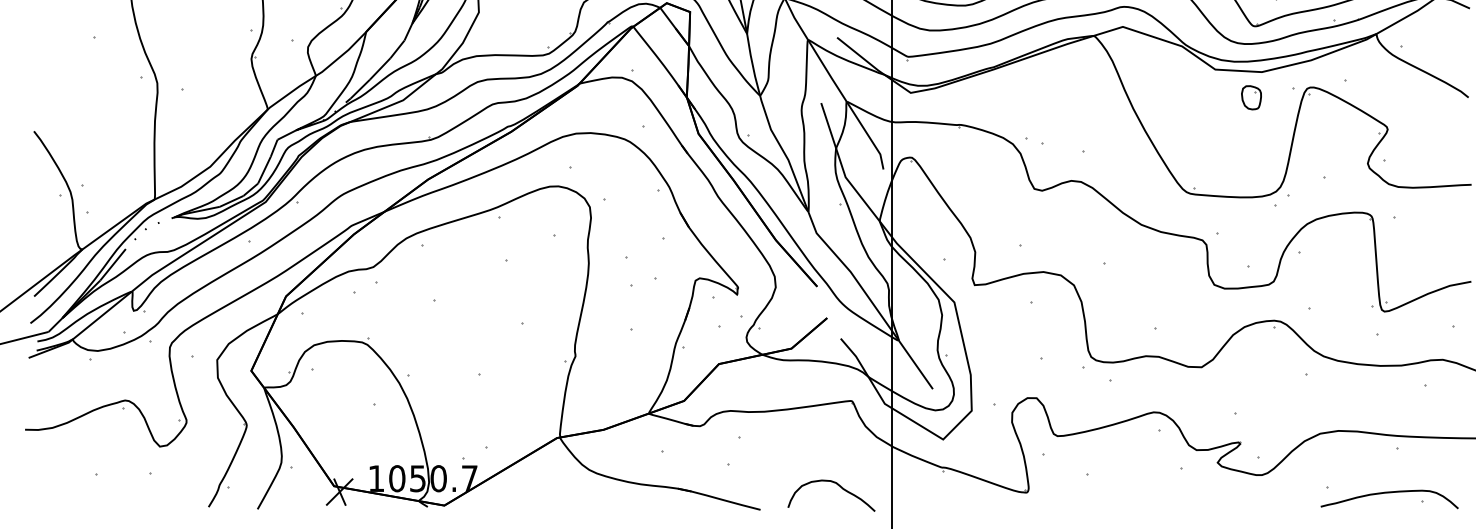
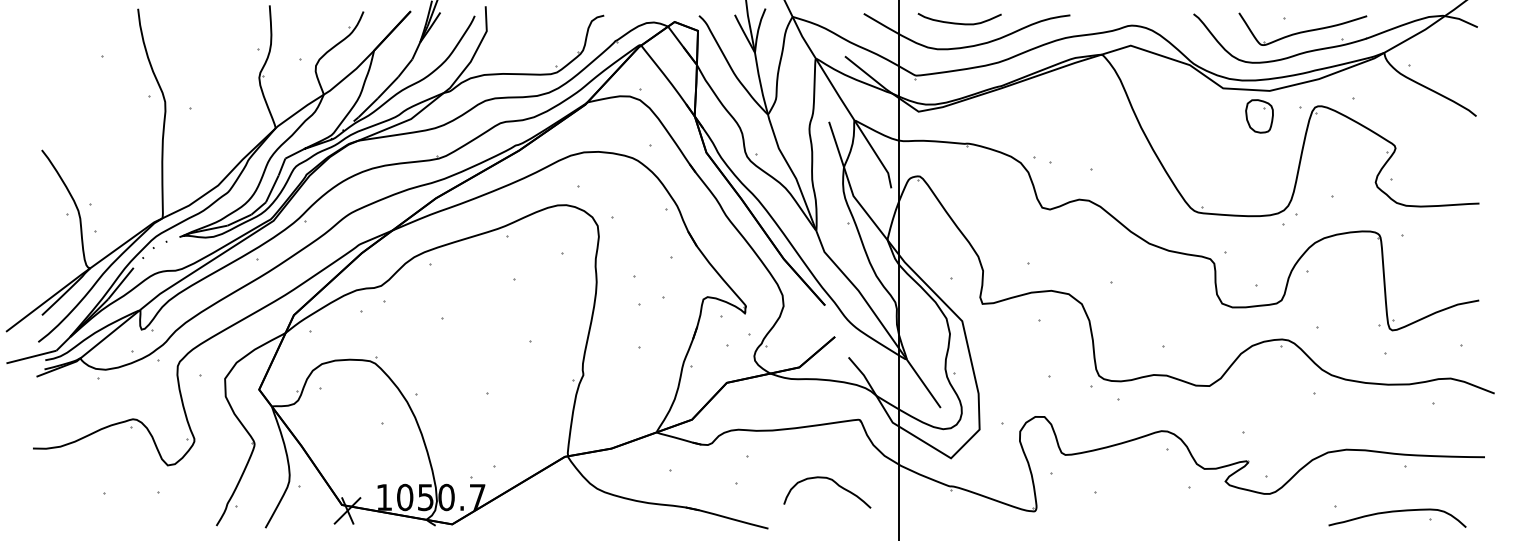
part: (1250, 97) -> (1258, 116), size x1.4
curve: (837, 485) -> (833, 482), moved

